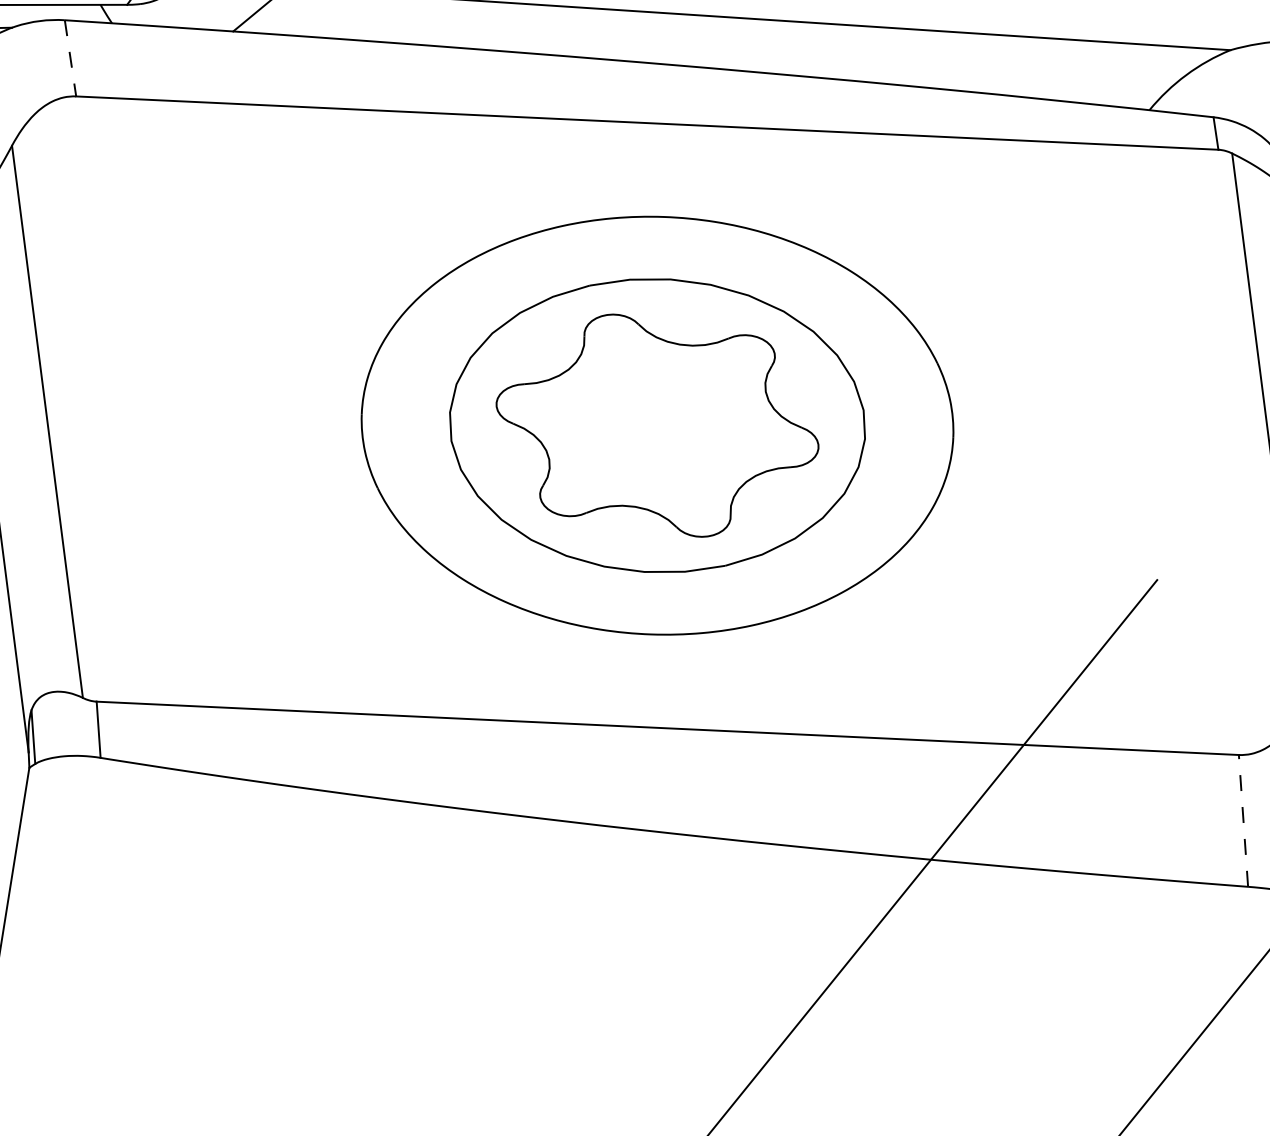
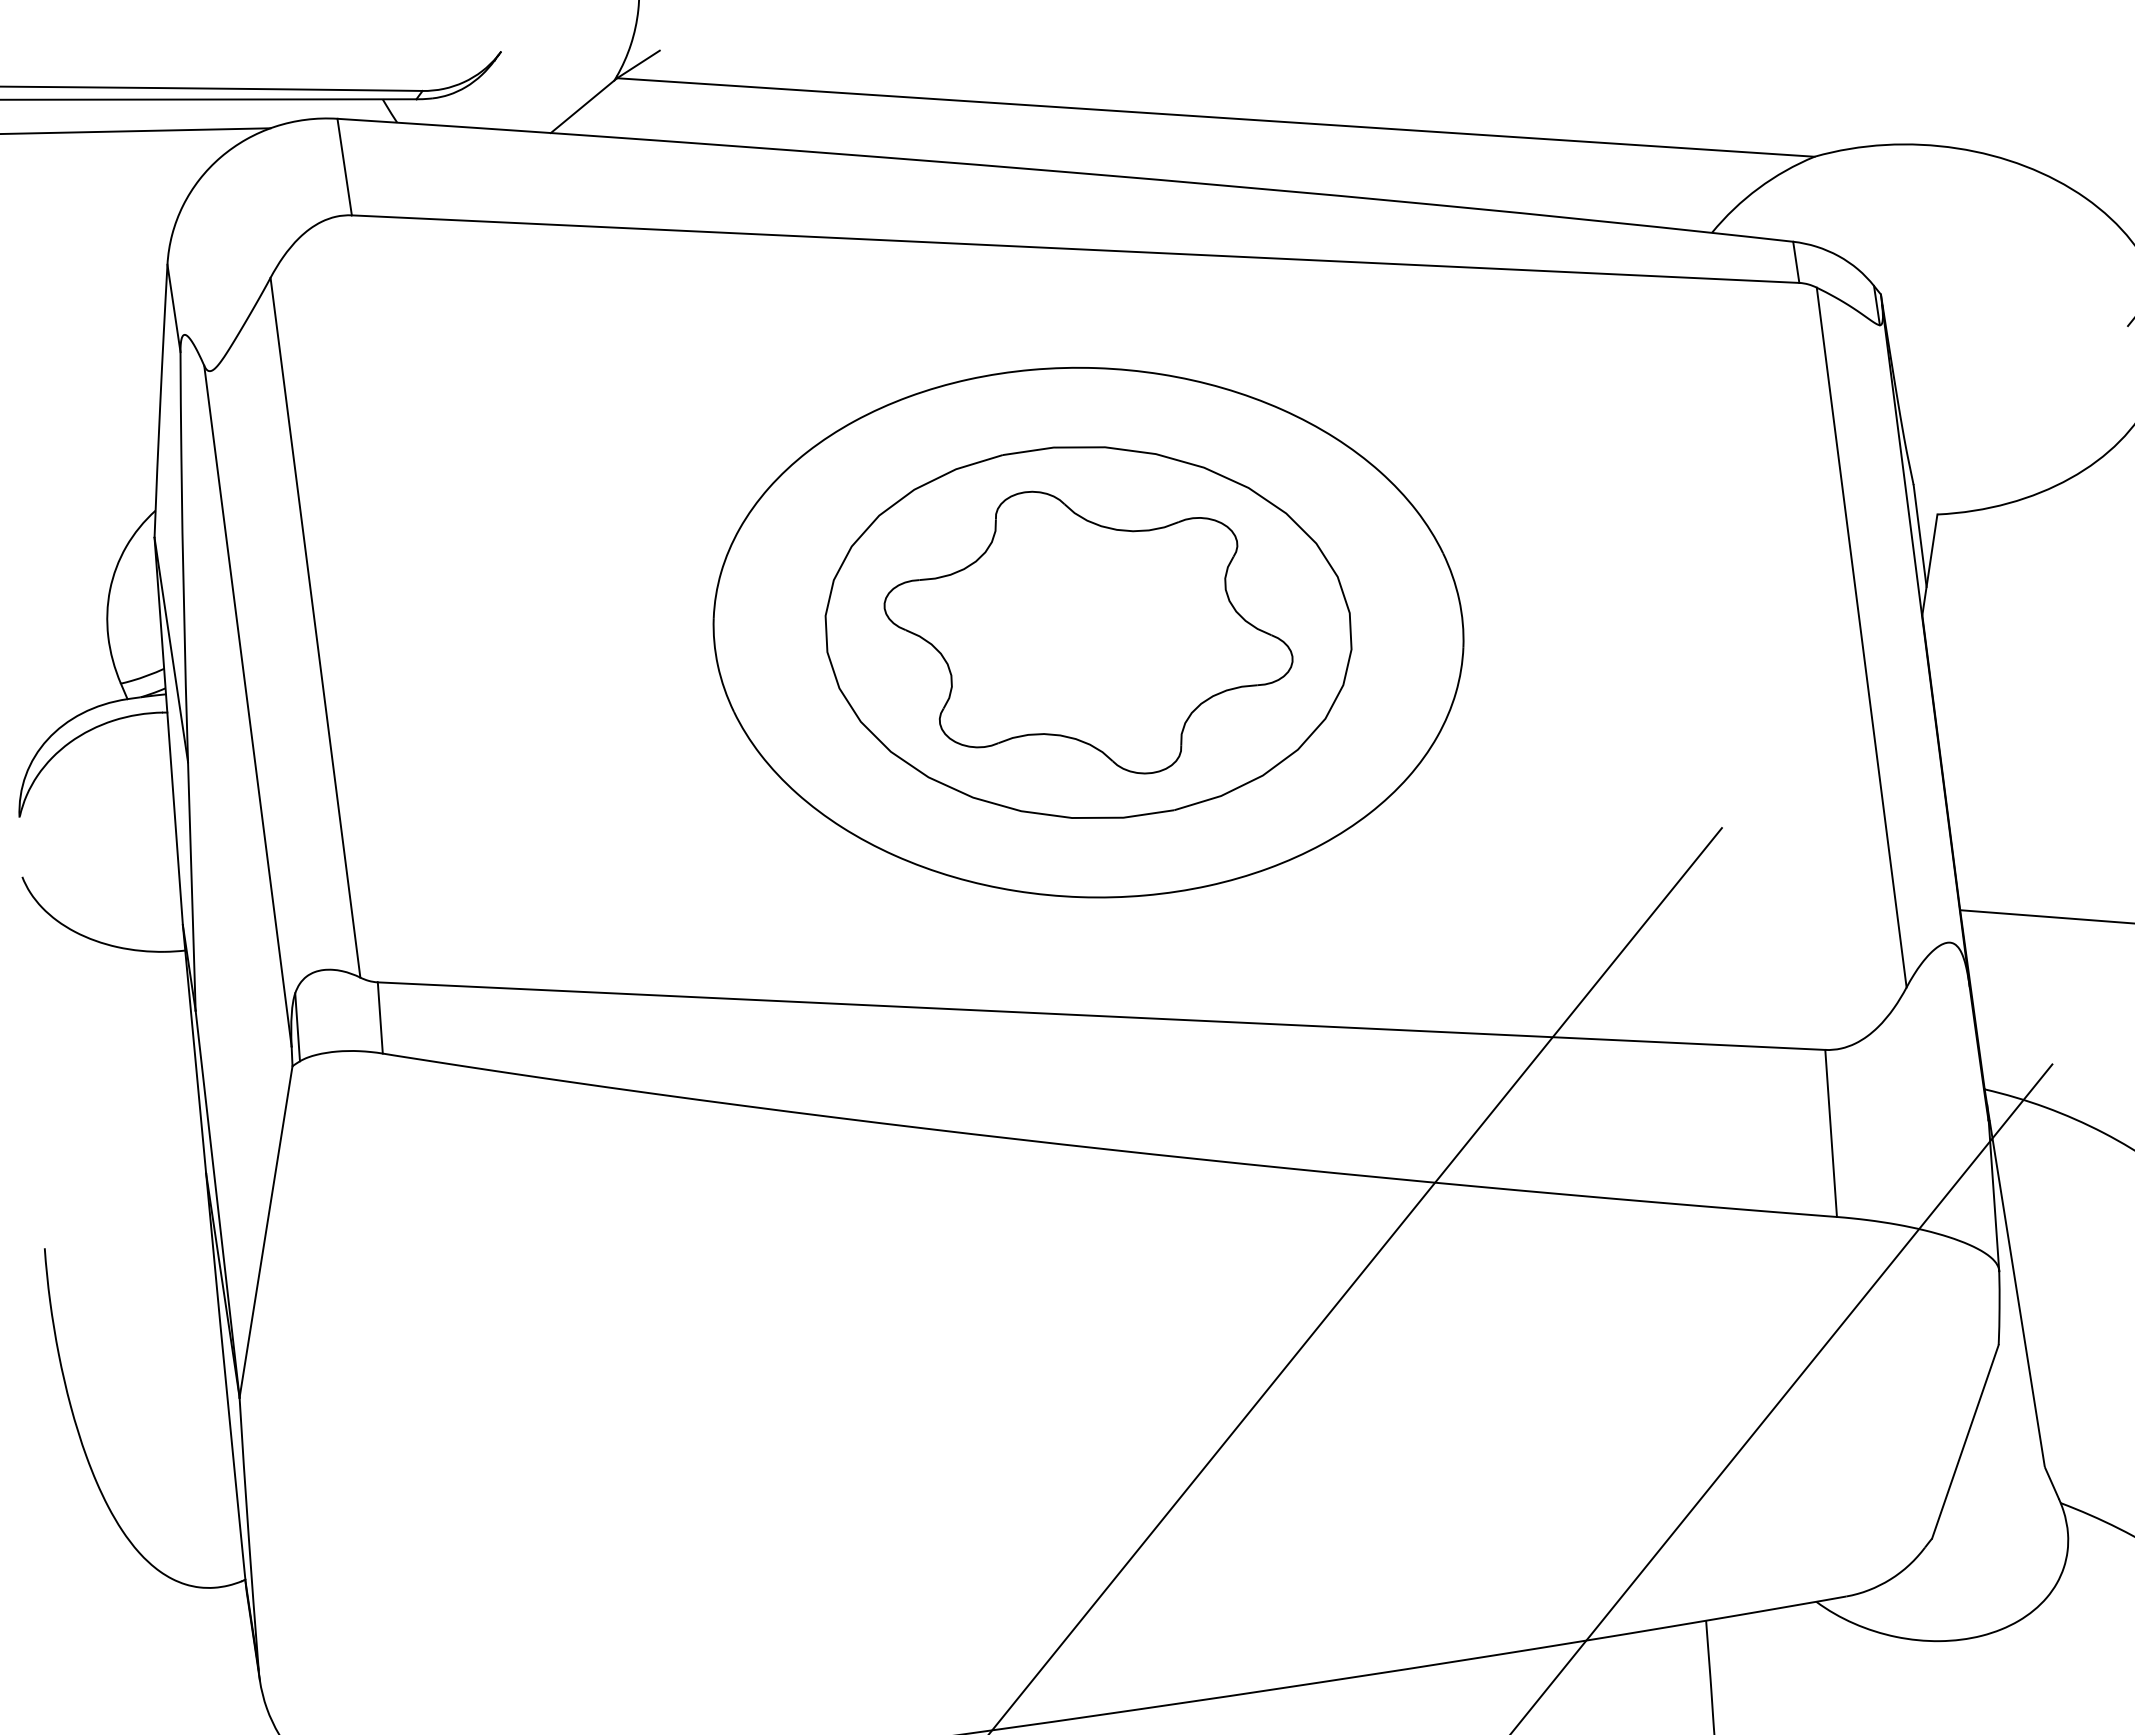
line: (70, 58) -> (344, 167), dashed -> solid
line: (1243, 820) -> (1831, 1133), dashed -> solid

